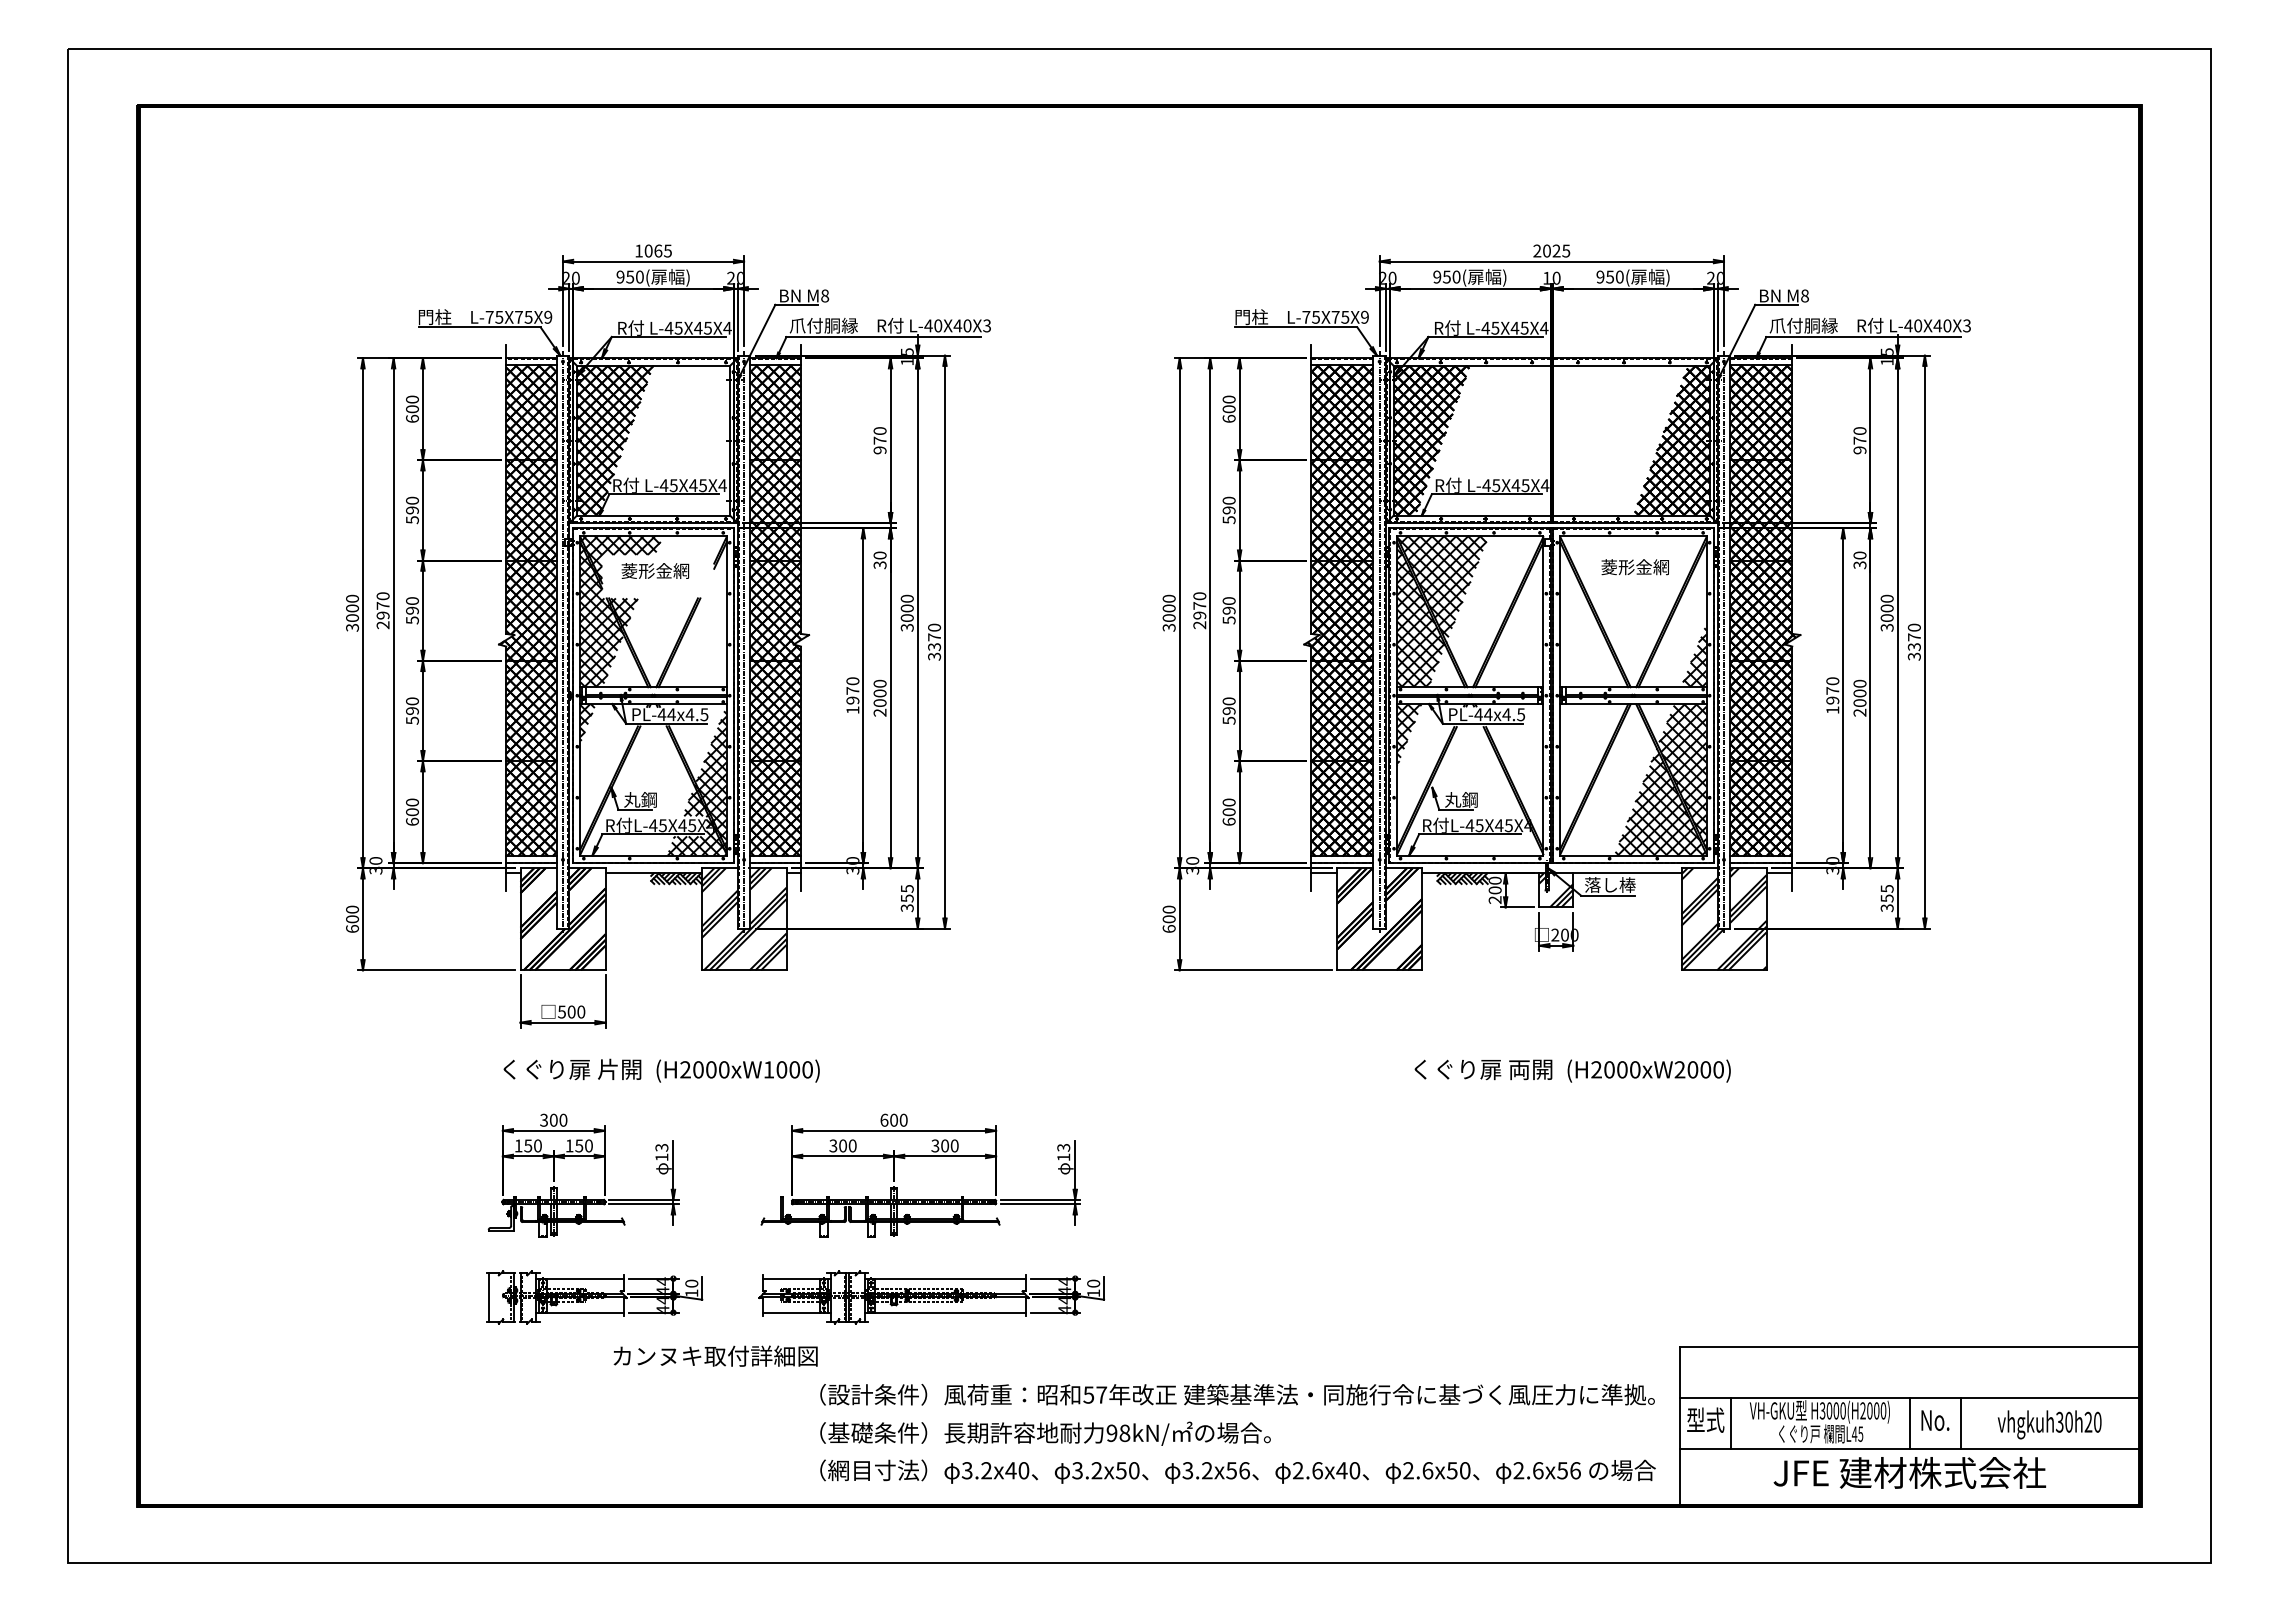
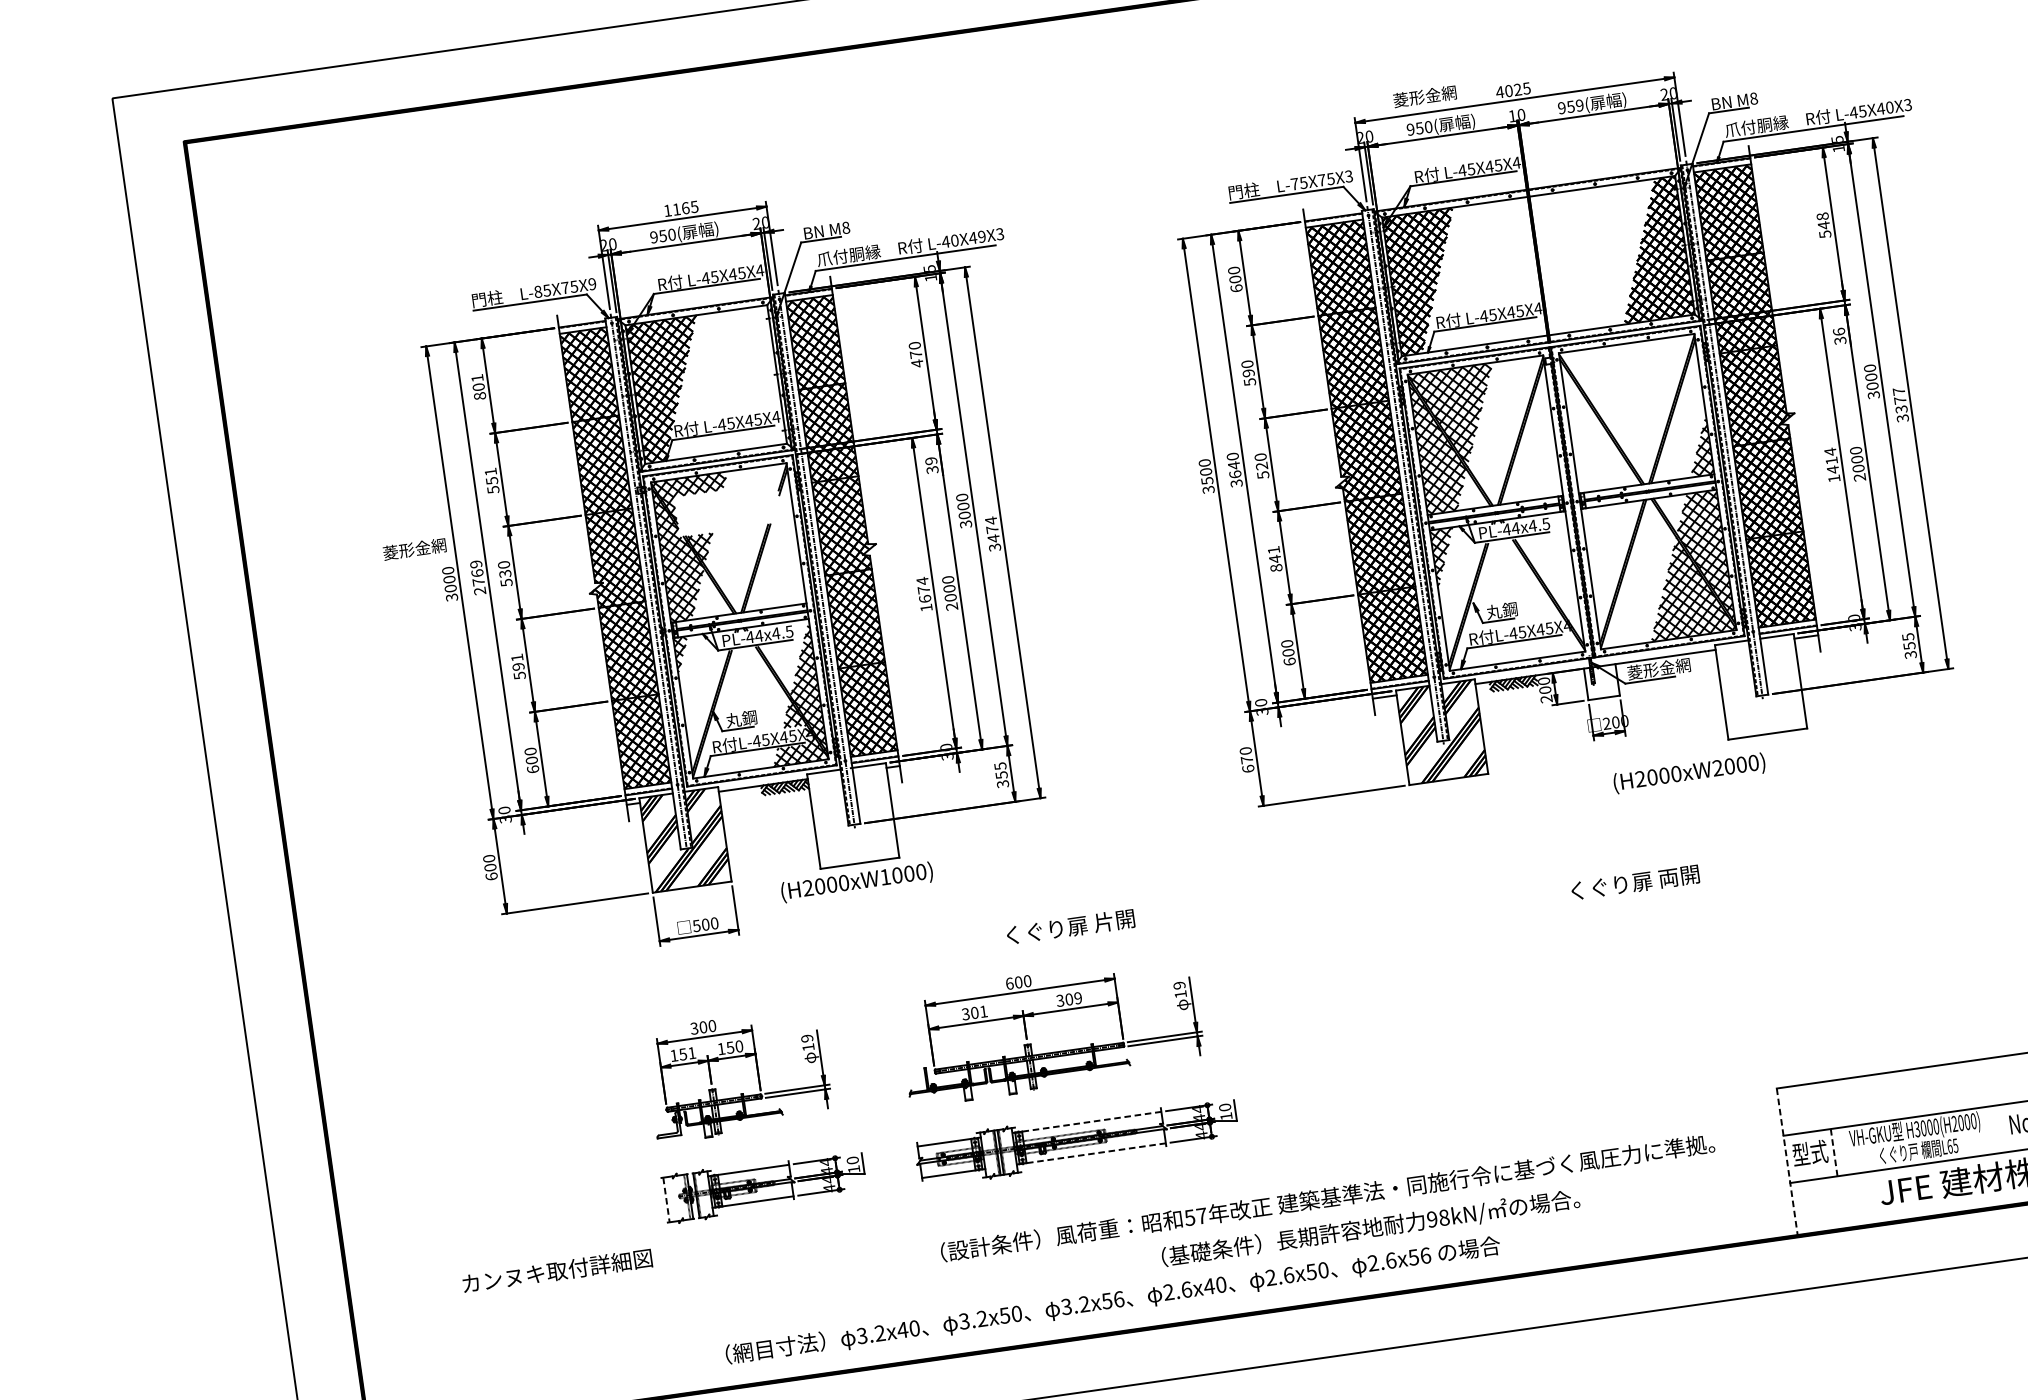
text: (648, 250) -> (676, 208), 1065 -> 1165
text: (1537, 250) -> (1500, 91), 2025 -> 4025
text: (1619, 276) -> (1579, 105), 950( -> 959(
text: (489, 316) -> (537, 291), L-75X75X9 -> L-85X75X9
text: (1364, 317) -> (1348, 176), L-75X75X9 -> L-75X75X3
text: (967, 325) -> (981, 236), L-40X40X3 -> L-40X49X3
text: (1918, 325) -> (1862, 111), L-40X40X3 -> L-45X40X3
text: (412, 408) -> (478, 386), 600 -> 801
text: (1859, 440) -> (1823, 225), 970 -> 548
text: (879, 450) -> (916, 363), 970 -> 470
text: (412, 505) -> (491, 476), 590 -> 551
text: (879, 555) -> (930, 461), 30 -> 39
text: (1859, 555) -> (1838, 331), 30 -> 36
text: (1634, 567) -> (1424, 96), moved
text: (655, 570) -> (414, 548), moved
text: (382, 605) -> (476, 572), 2970 -> 2769
text: (412, 610) -> (505, 573), 590 -> 530
text: (1229, 610) -> (1262, 465), 590 -> 520
text: (1199, 615) -> (1235, 474), 2970 -> 3640
text: (1168, 618) -> (1206, 481), 3000 -> 3500
text: (1913, 627) -> (1898, 391), 3370 -> 3377
text: (934, 637) -> (992, 529), 3370 -> 3474
text: (852, 690) -> (923, 589), 1970 -> 1674
text: (1832, 690) -> (1831, 460), 1970 -> 1414
text: (412, 701) -> (517, 657), 590 -> 591
text: (1228, 710) -> (1274, 558), 590 -> 841
text: (1618, 884) -> (1658, 668), 落し棒 -> 菱形金網
hatch: (1556, 890) -> (1602, 682), removed
hatch: (743, 919) -> (852, 816), removed
text: (1168, 919) -> (1246, 760), 600 -> 670
hatch: (1723, 919) -> (1760, 687), removed
text: (572, 1069) -> (1070, 927), moved
text: (1483, 1069) -> (1635, 882), moved
text: (737, 1070) -> (856, 881), moved
text: (1648, 1070) -> (1688, 772), moved
text: (537, 1145) -> (691, 1052), 150 -> 151
text: (852, 1145) -> (983, 1011), 300 -> 301
text: (954, 1145) -> (1077, 997), 300 -> 309
text: (661, 1147) -> (806, 1038), 13 -> 19
text: (1063, 1147) -> (1179, 985), 13 -> 19
line: (945, 1278) -> (1087, 1122), solid -> dashed
line: (488, 1297) -> (666, 1200), solid -> dashed
line: (945, 1312) -> (1091, 1153), solid -> dashed
text: (715, 1355) -> (557, 1270), moved
text: (1237, 1394) -> (1327, 1197), moved
line: (1909, 1422) -> (1999, 1128), removed
line: (1731, 1423) -> (1834, 1152), solid -> dashed
line: (1680, 1426) -> (1787, 1162), solid -> dashed
text: (1045, 1433) -> (1370, 1228), moved
text: (1854, 1433) -> (1949, 1145), L45 -> L65
text: (1237, 1471) -> (1112, 1301), moved

